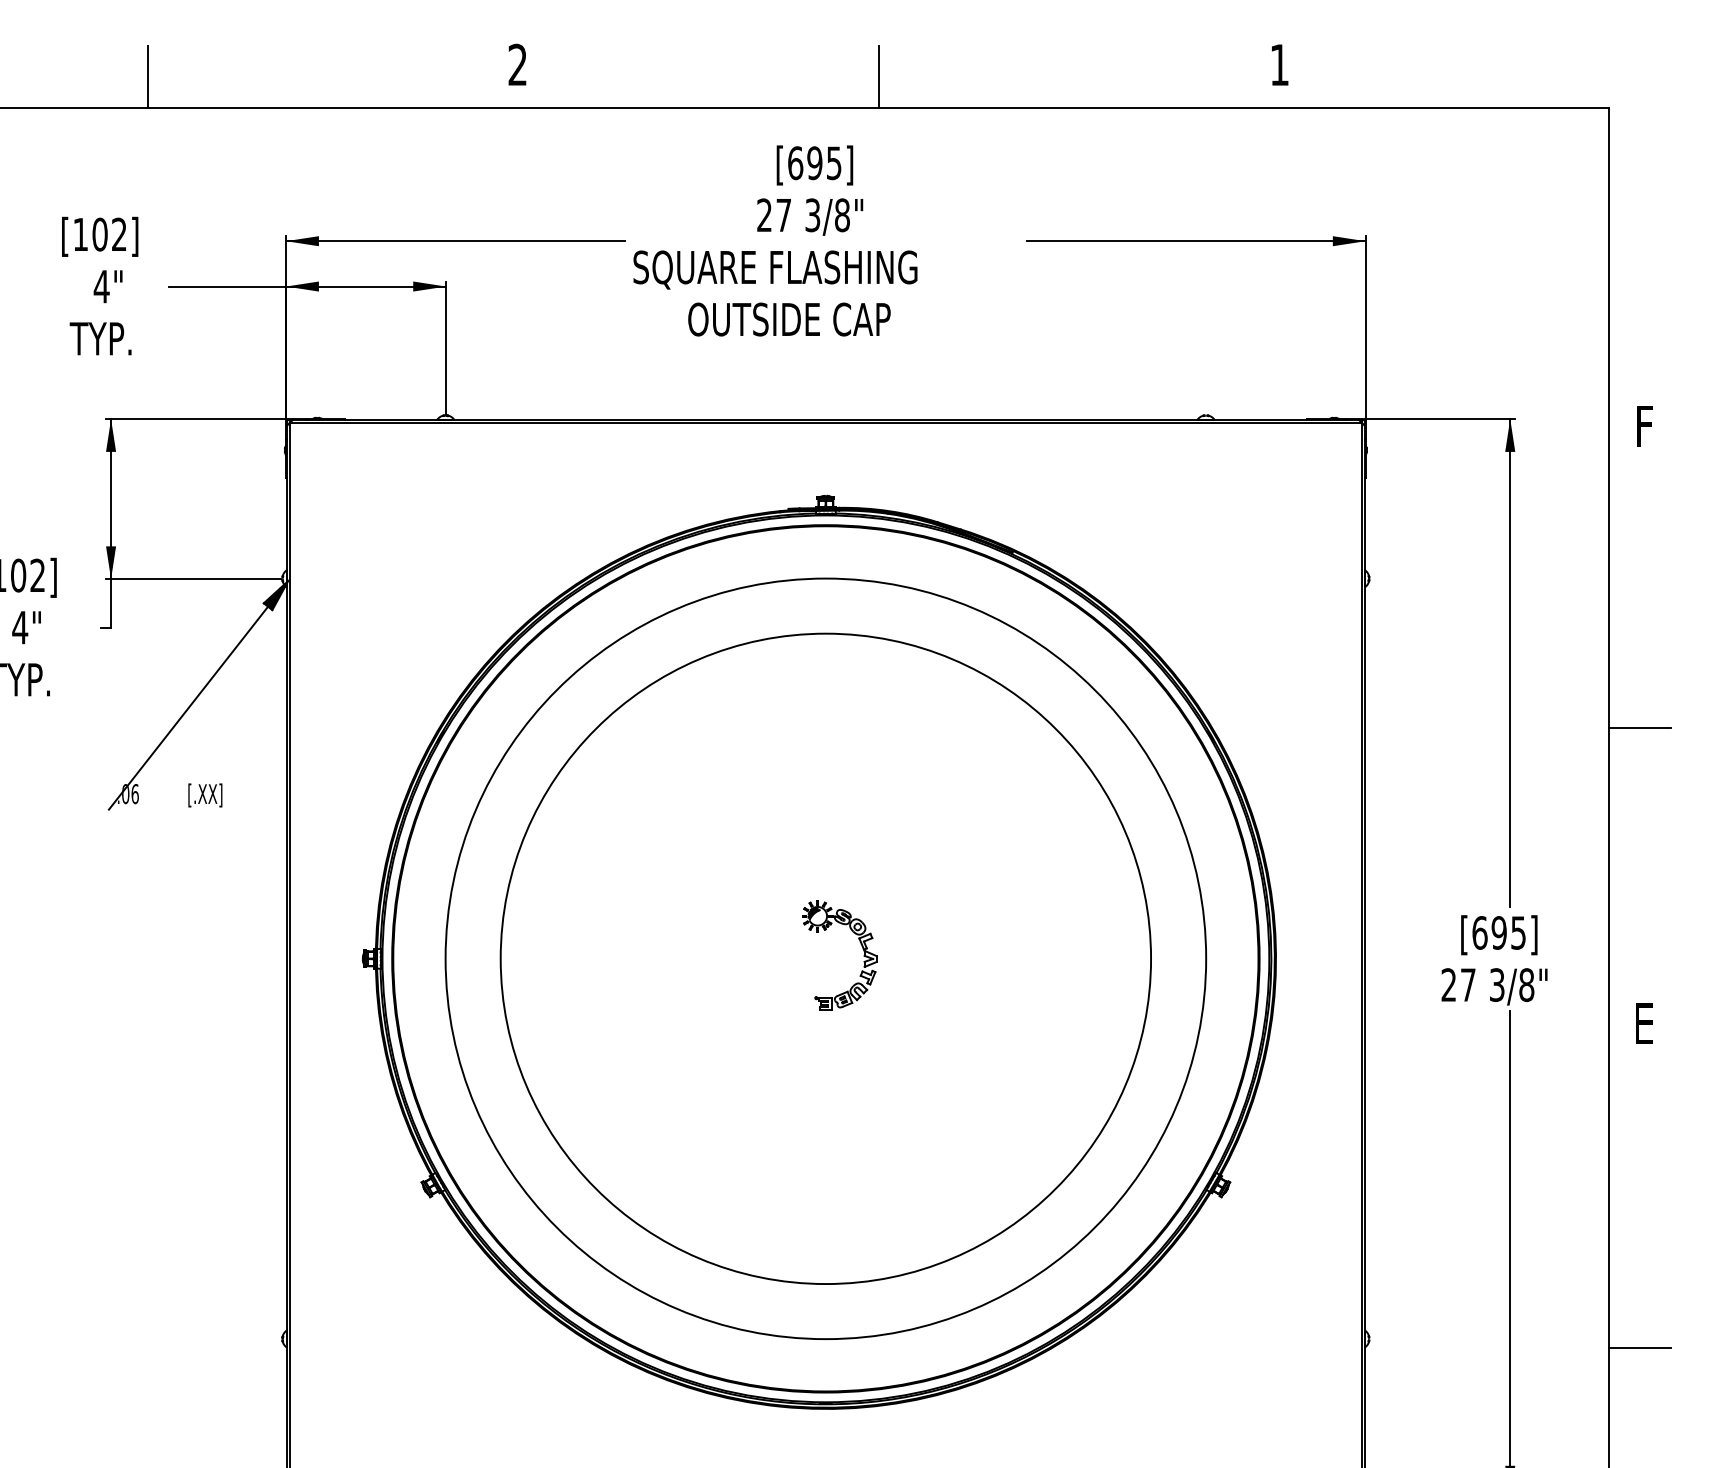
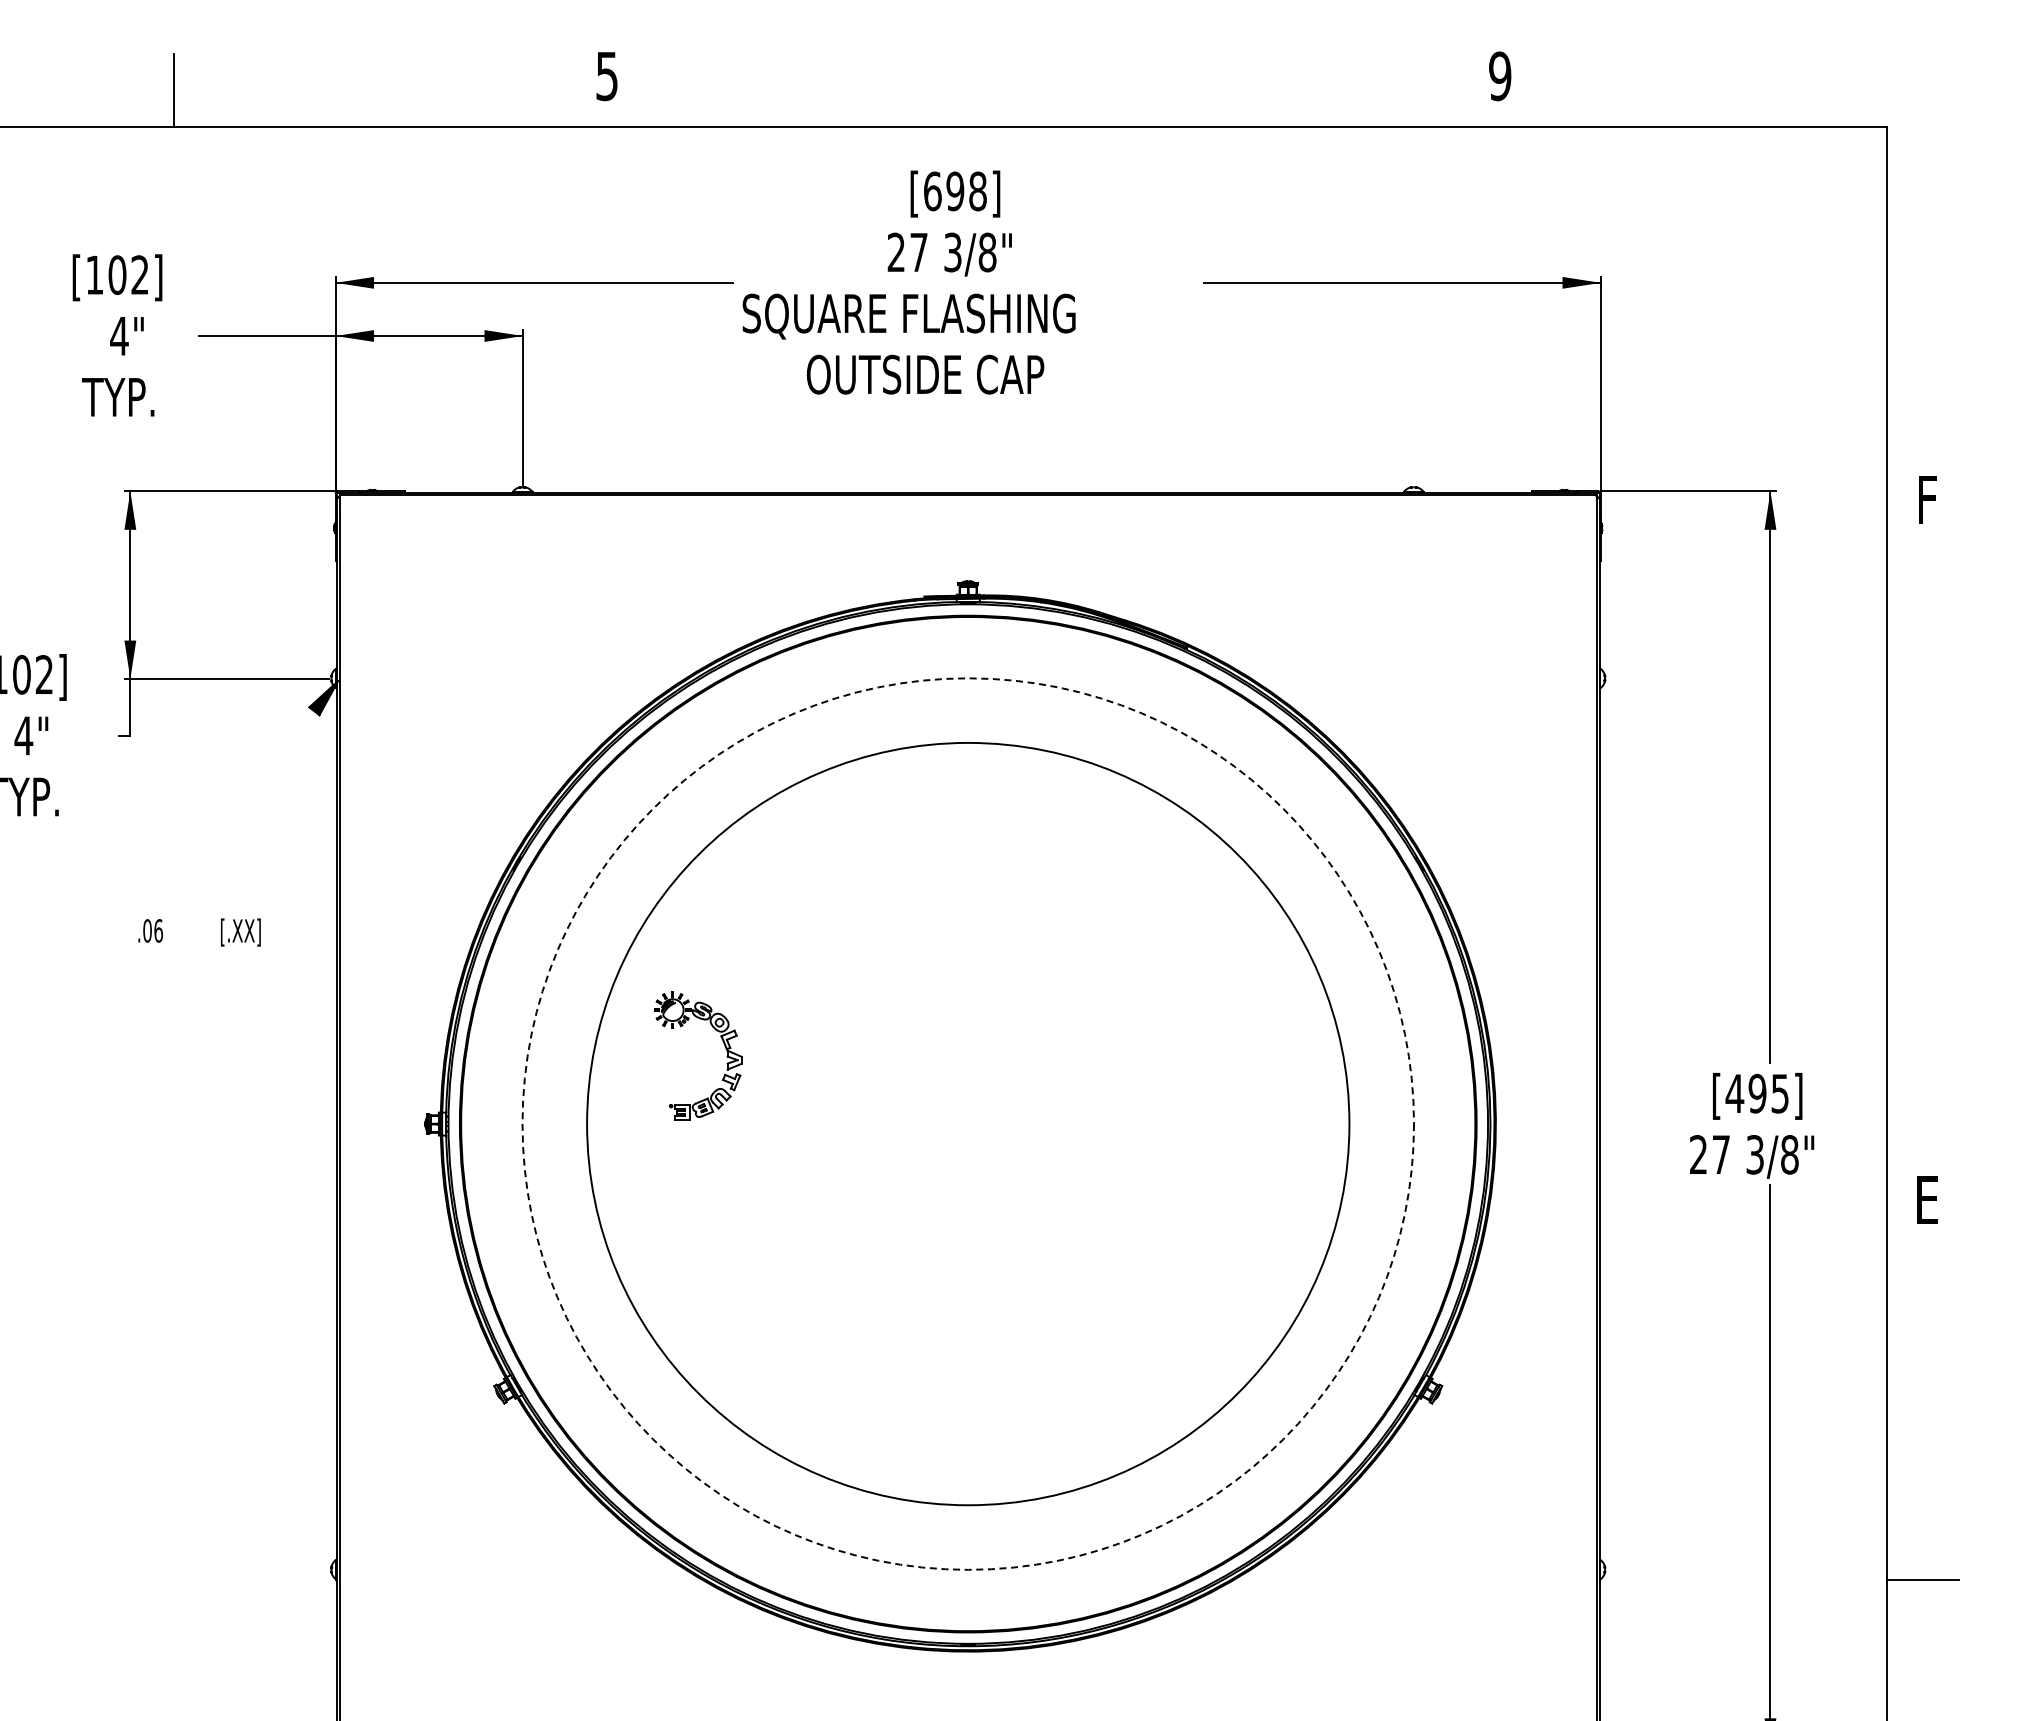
text: (517, 65) -> (606, 76), 2 -> 5
text: (1279, 65) -> (1500, 76), 1 -> 9
line: (878, 77) -> (1030, 90), removed
text: (833, 163) -> (977, 191), [695] -> [698]
line: (187, 708) -> (220, 830), removed
line: (1639, 728) -> (1922, 853), removed
text: (1479, 932) -> (1734, 1093), [695] -> [495]
part: (861, 947) -> (724, 1046), moved
circle: (826, 958) -> (968, 1123), solid -> dashed

